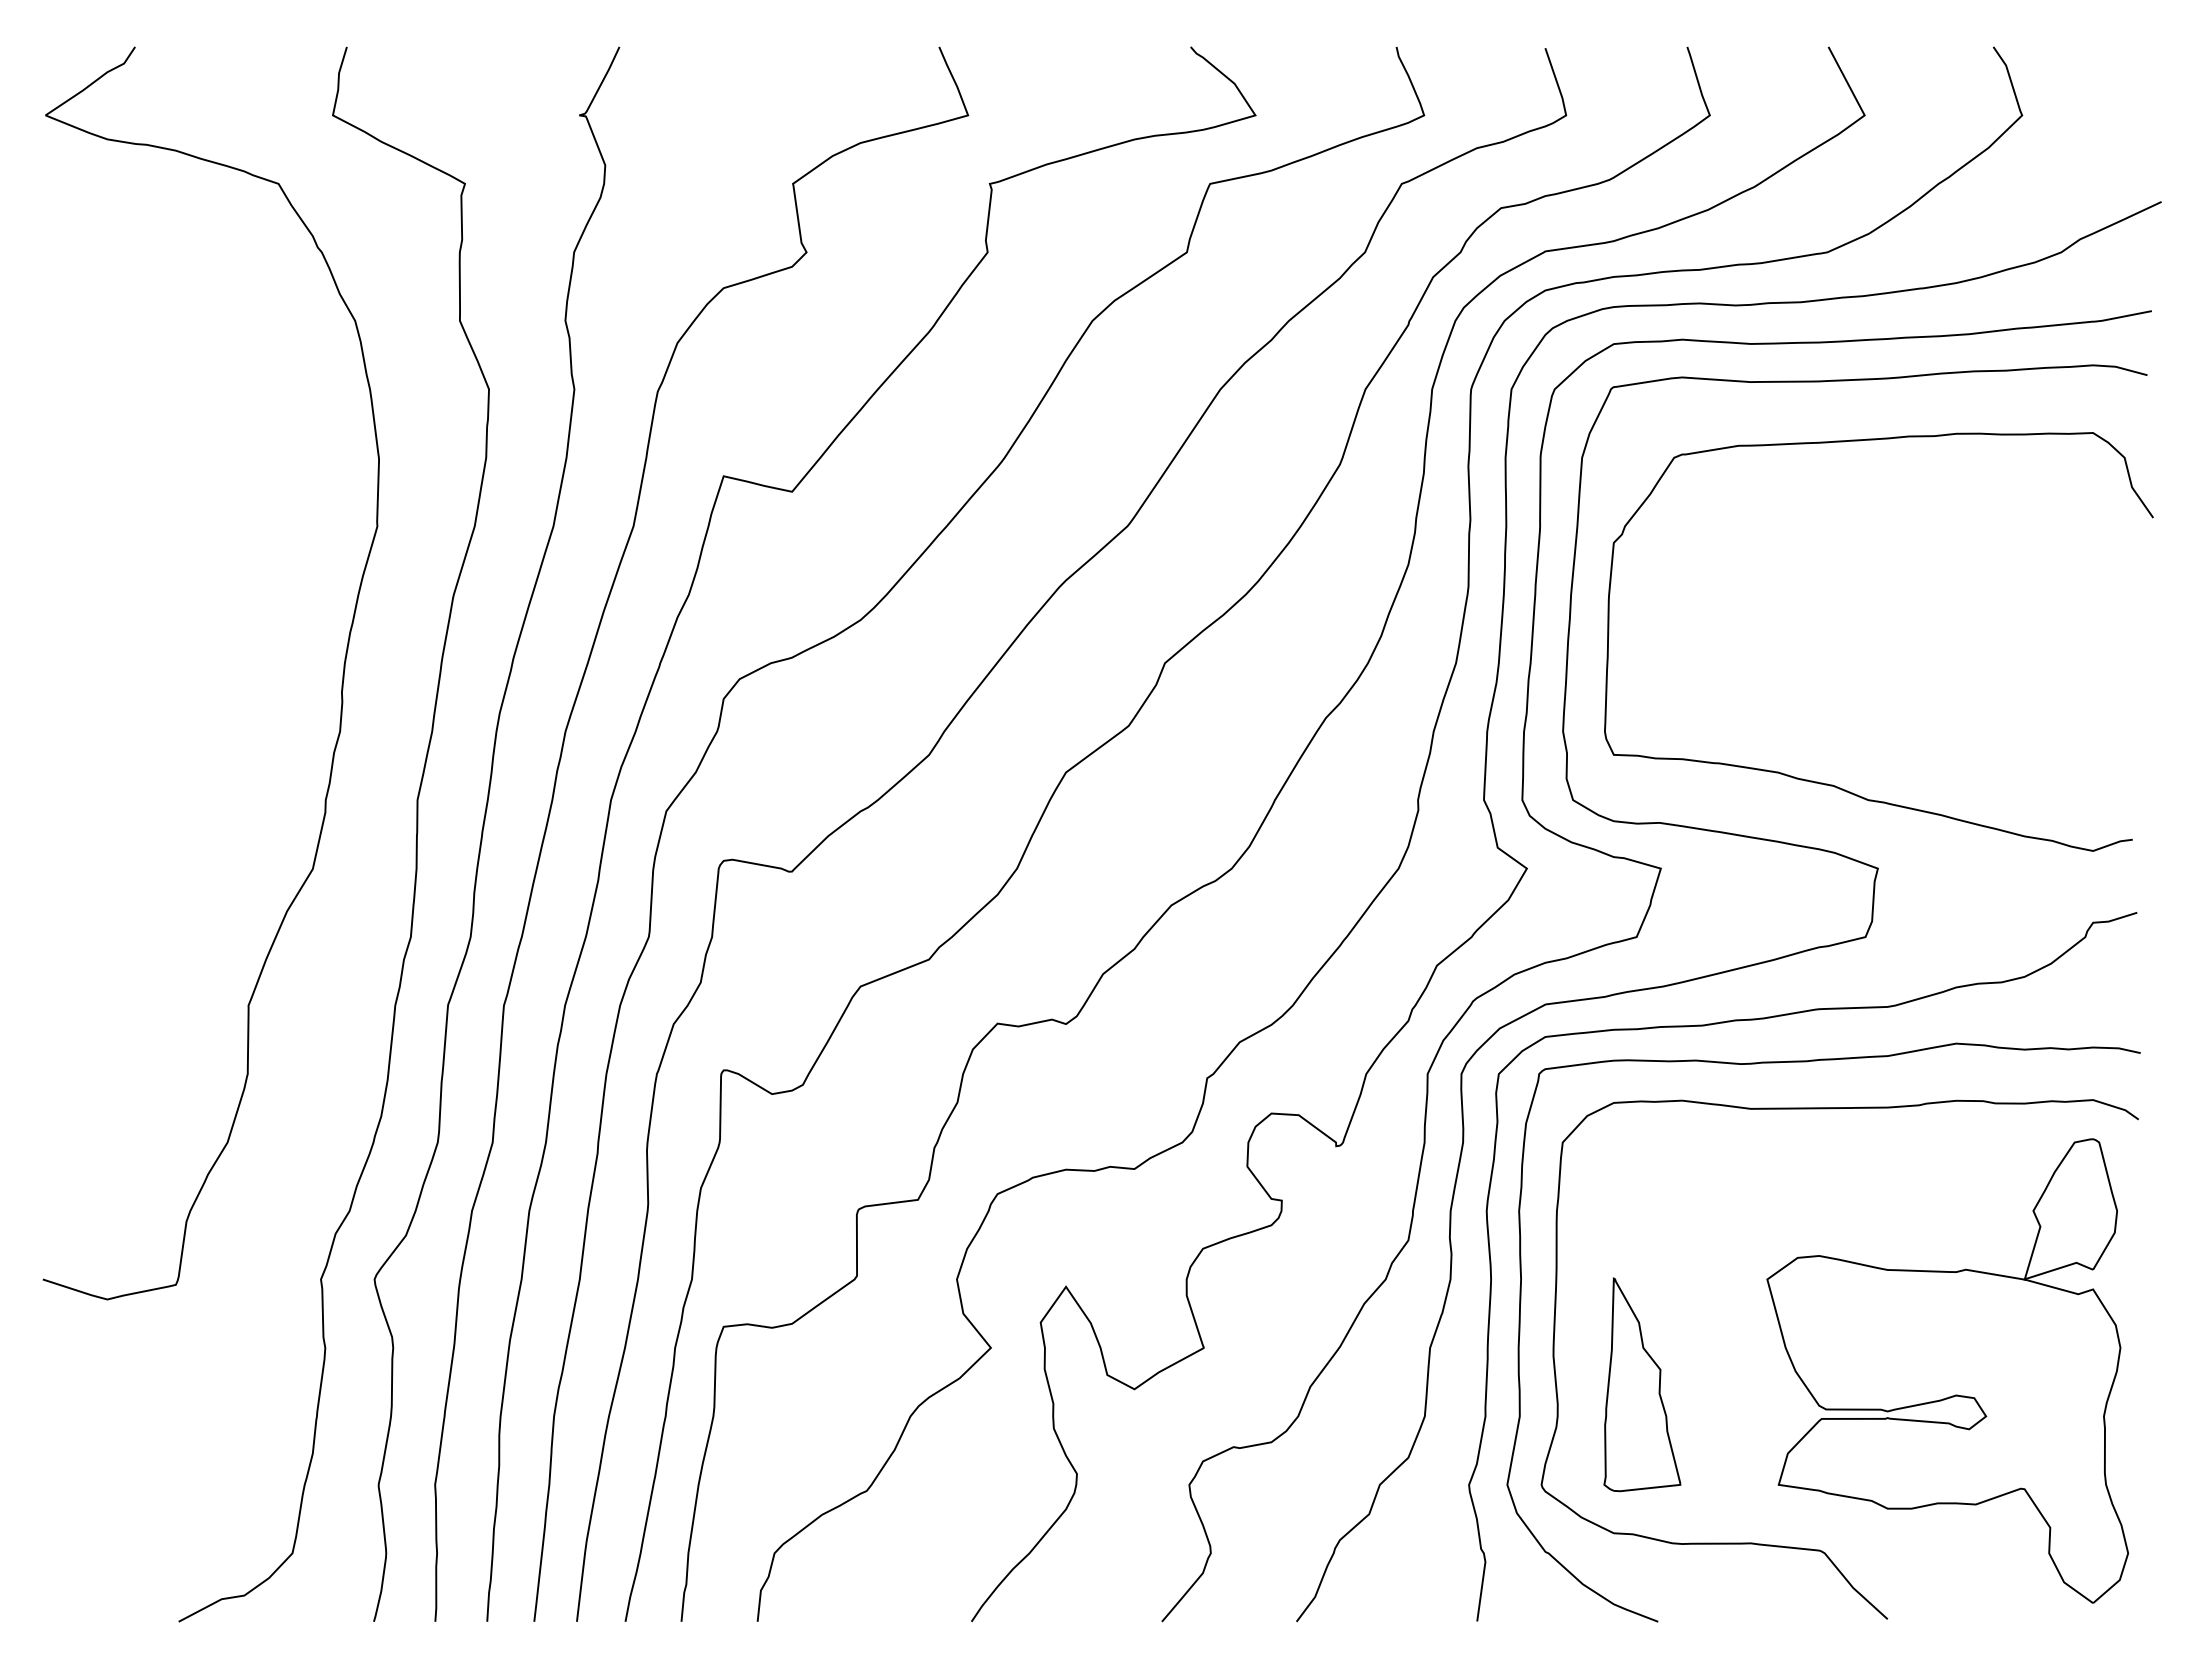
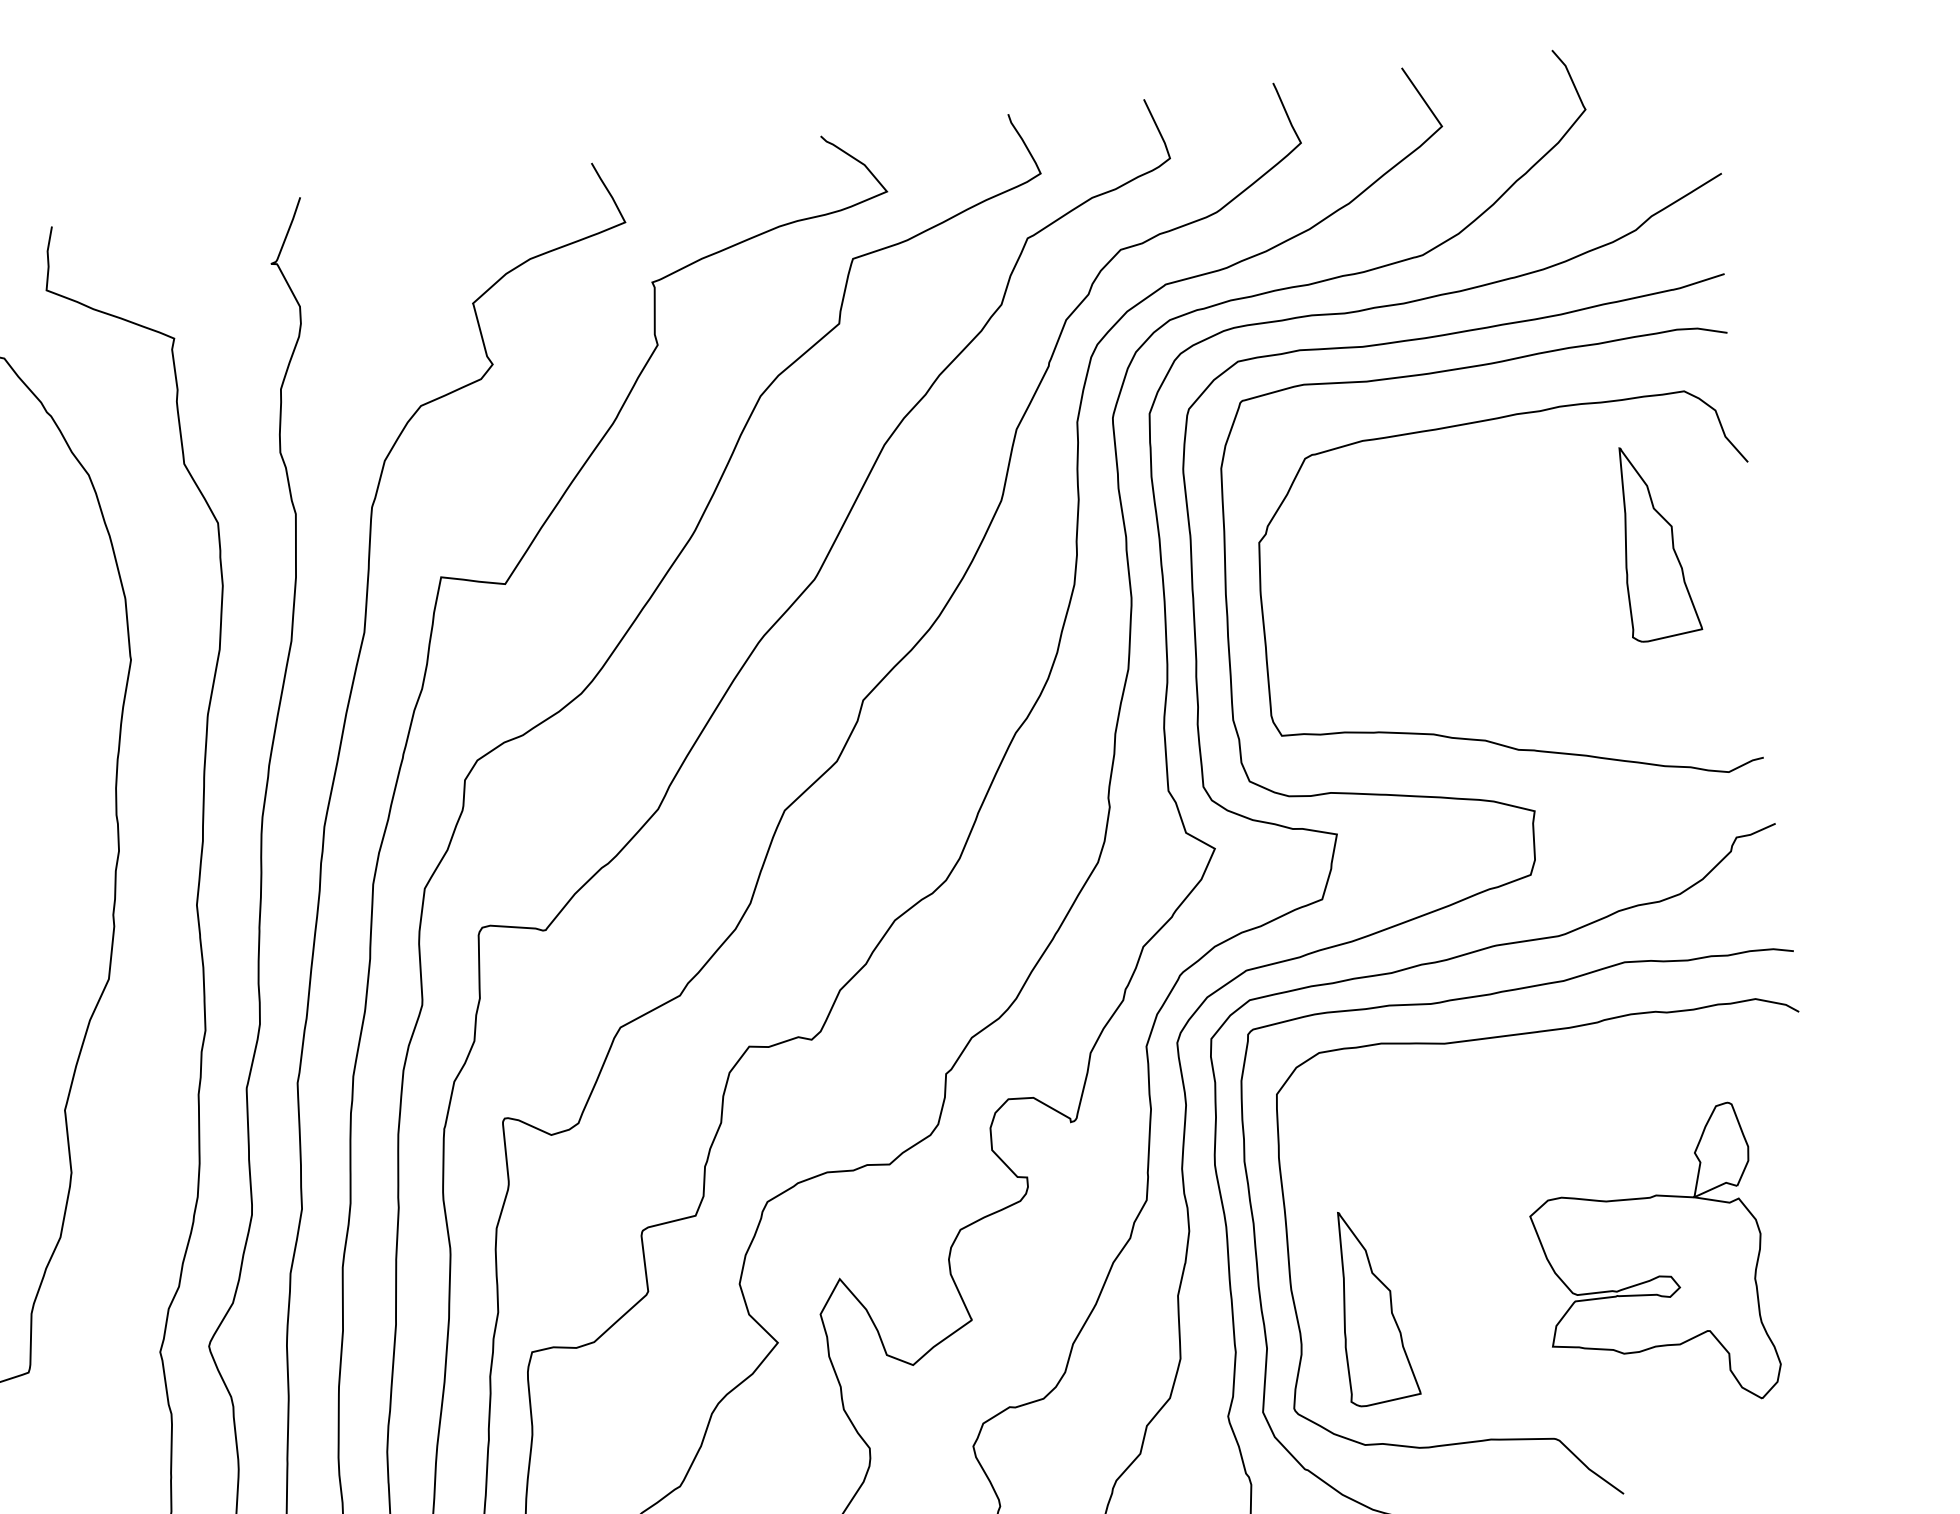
part: (2044, 592) -> (1656, 541), added
part: (1947, 1370) -> (1651, 1261), size x0.7

